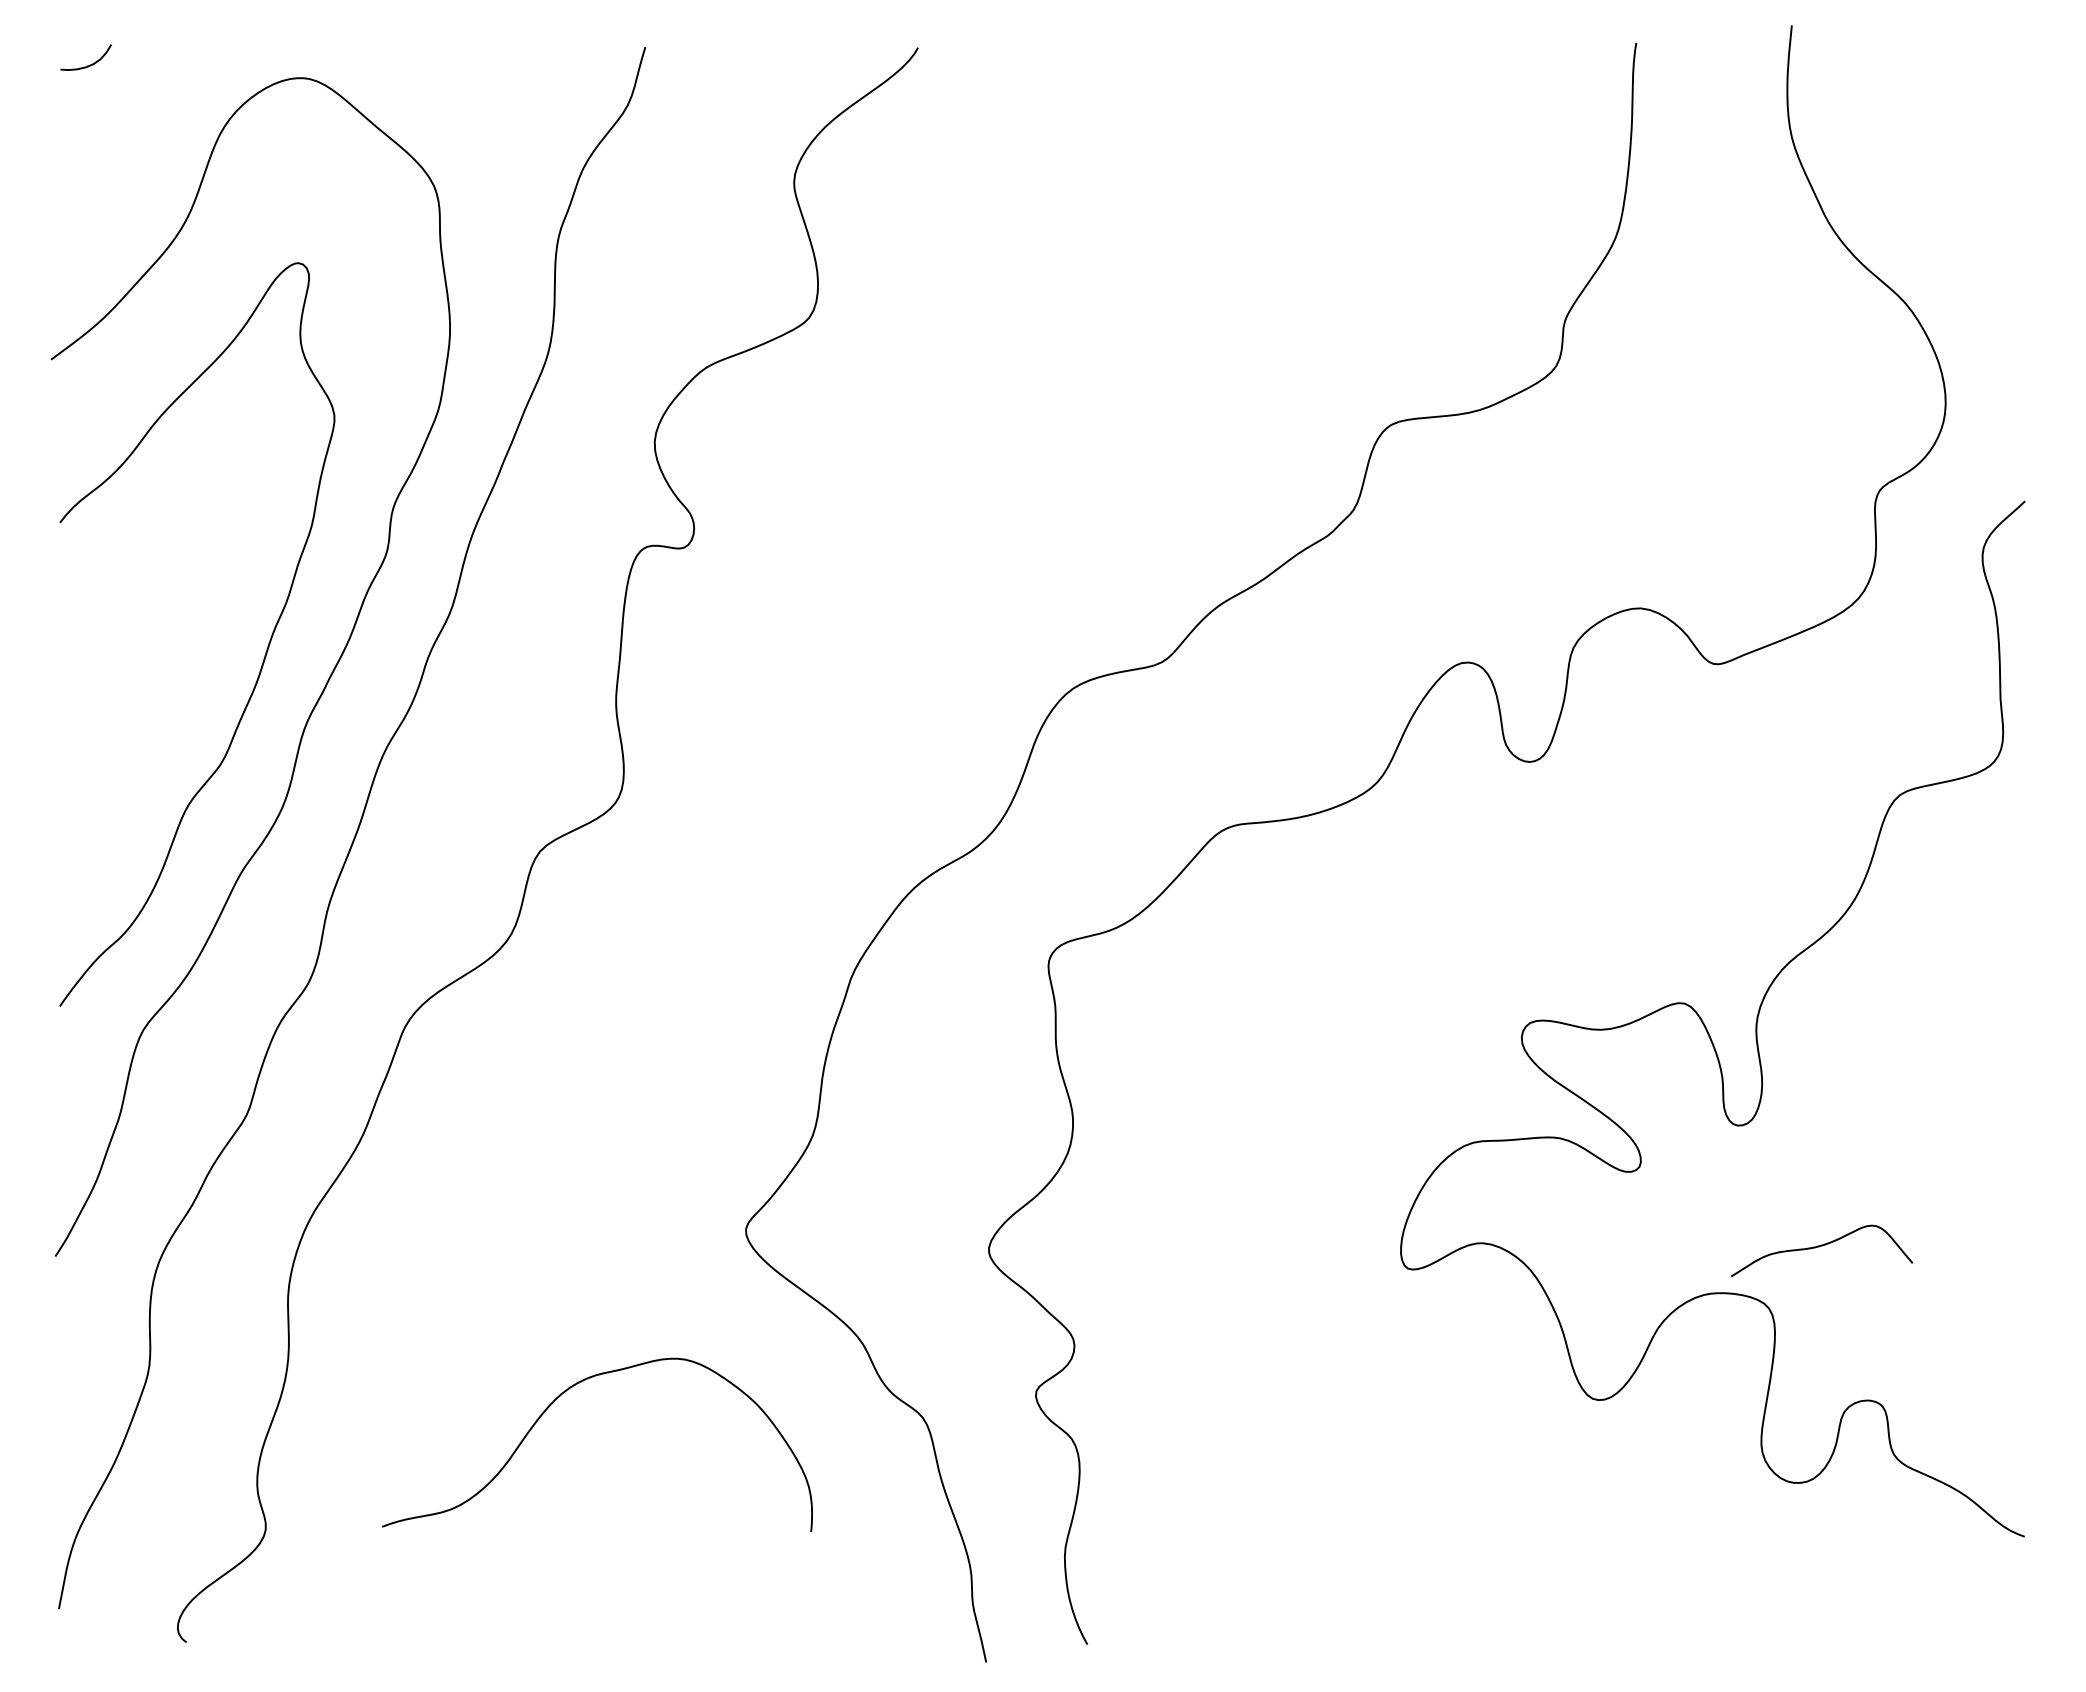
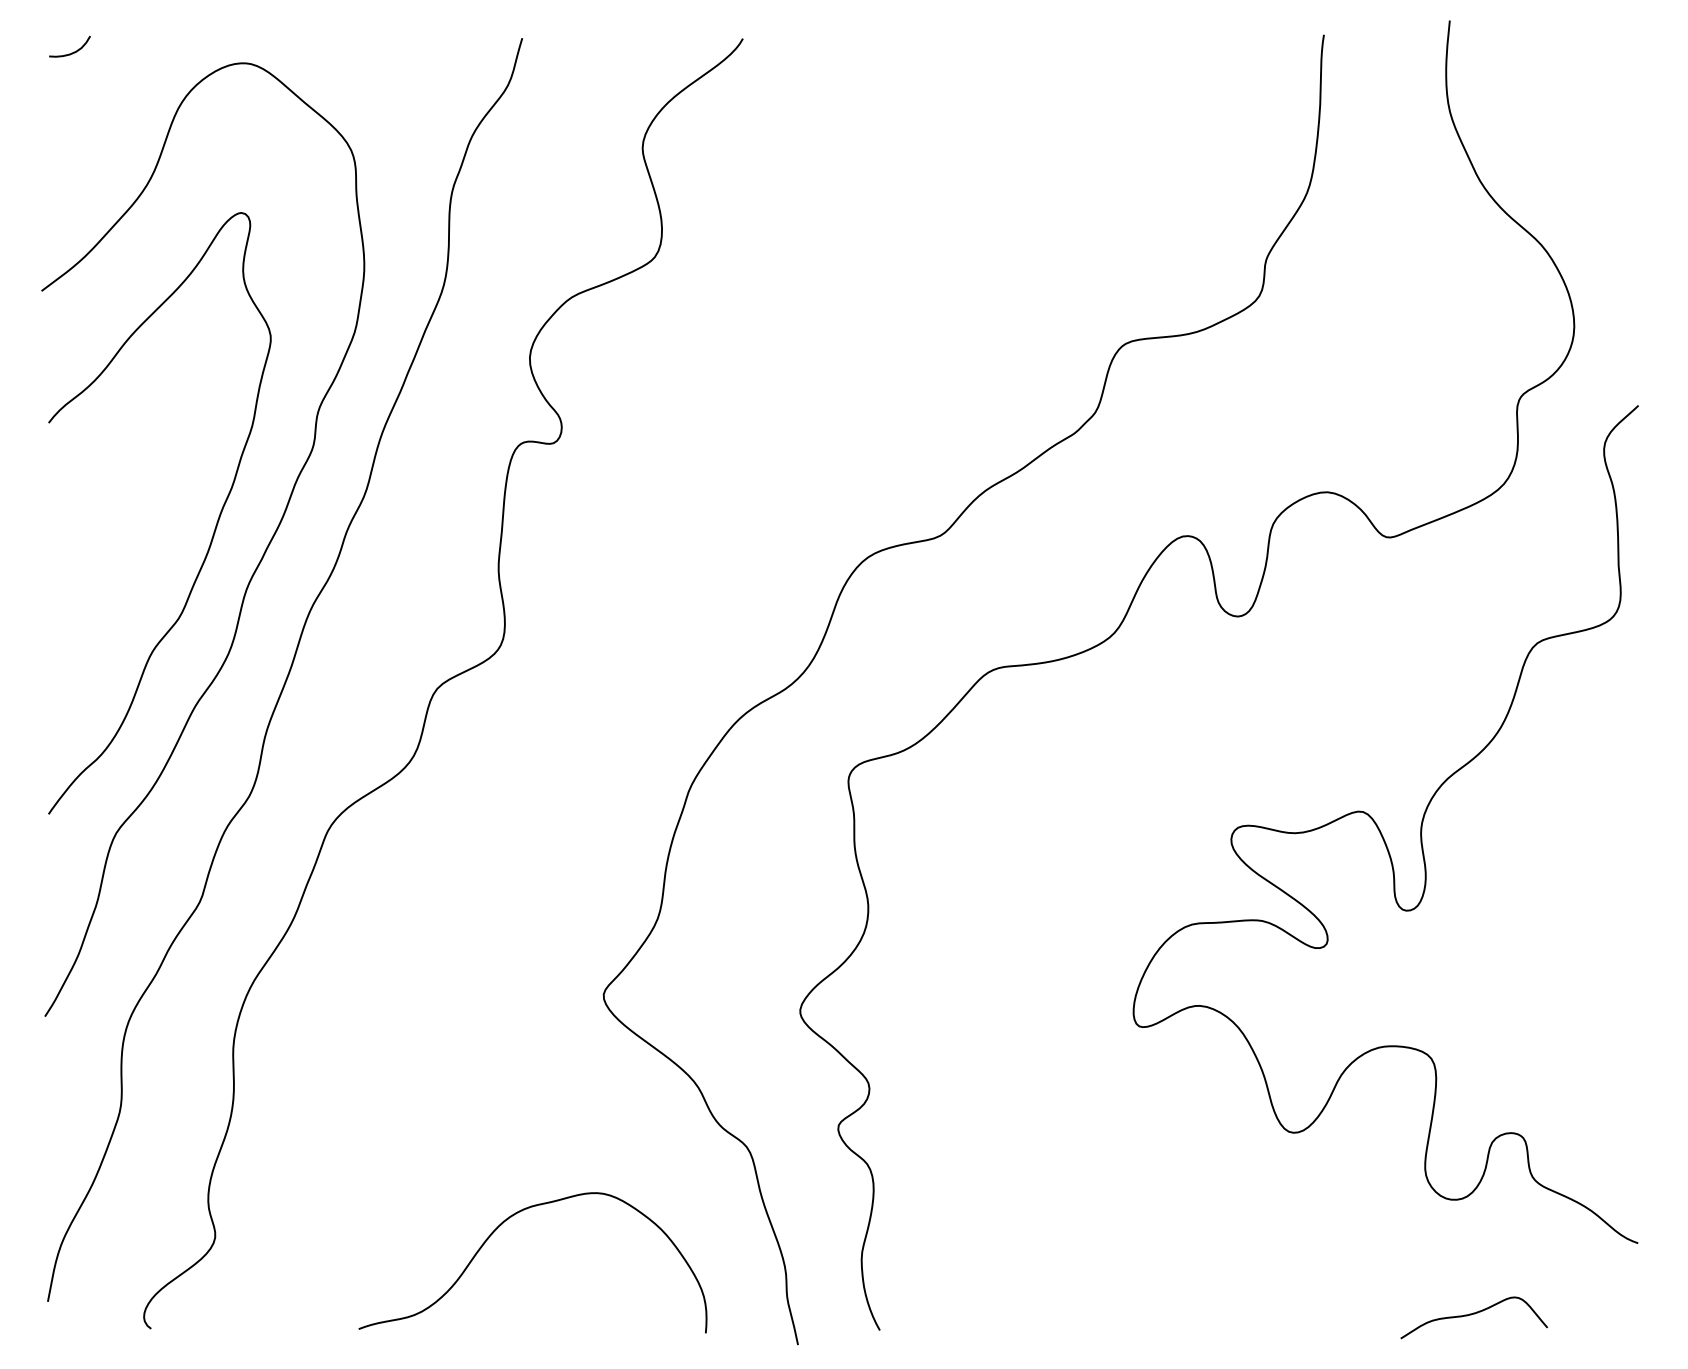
curve: (1822, 1246) -> (1474, 1314), moved
curve: (557, 1399) -> (500, 1226), moved

